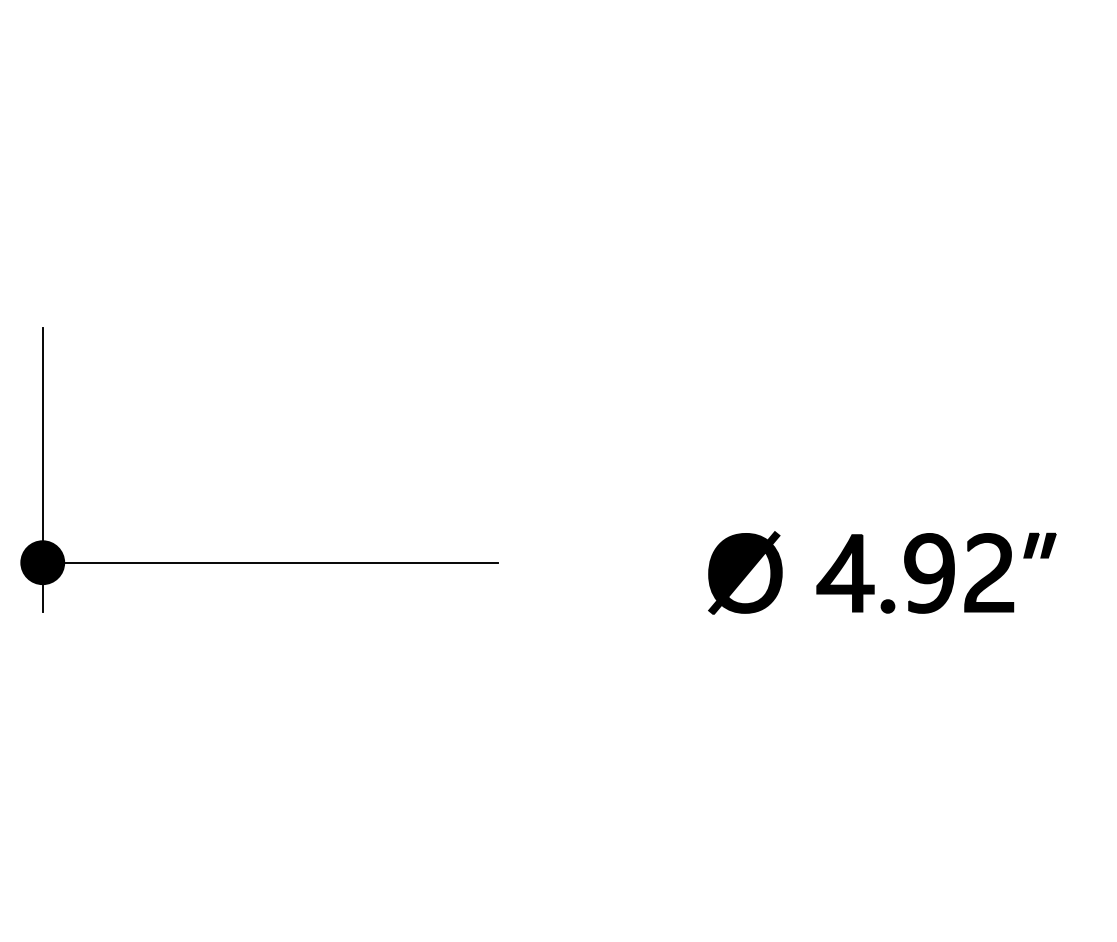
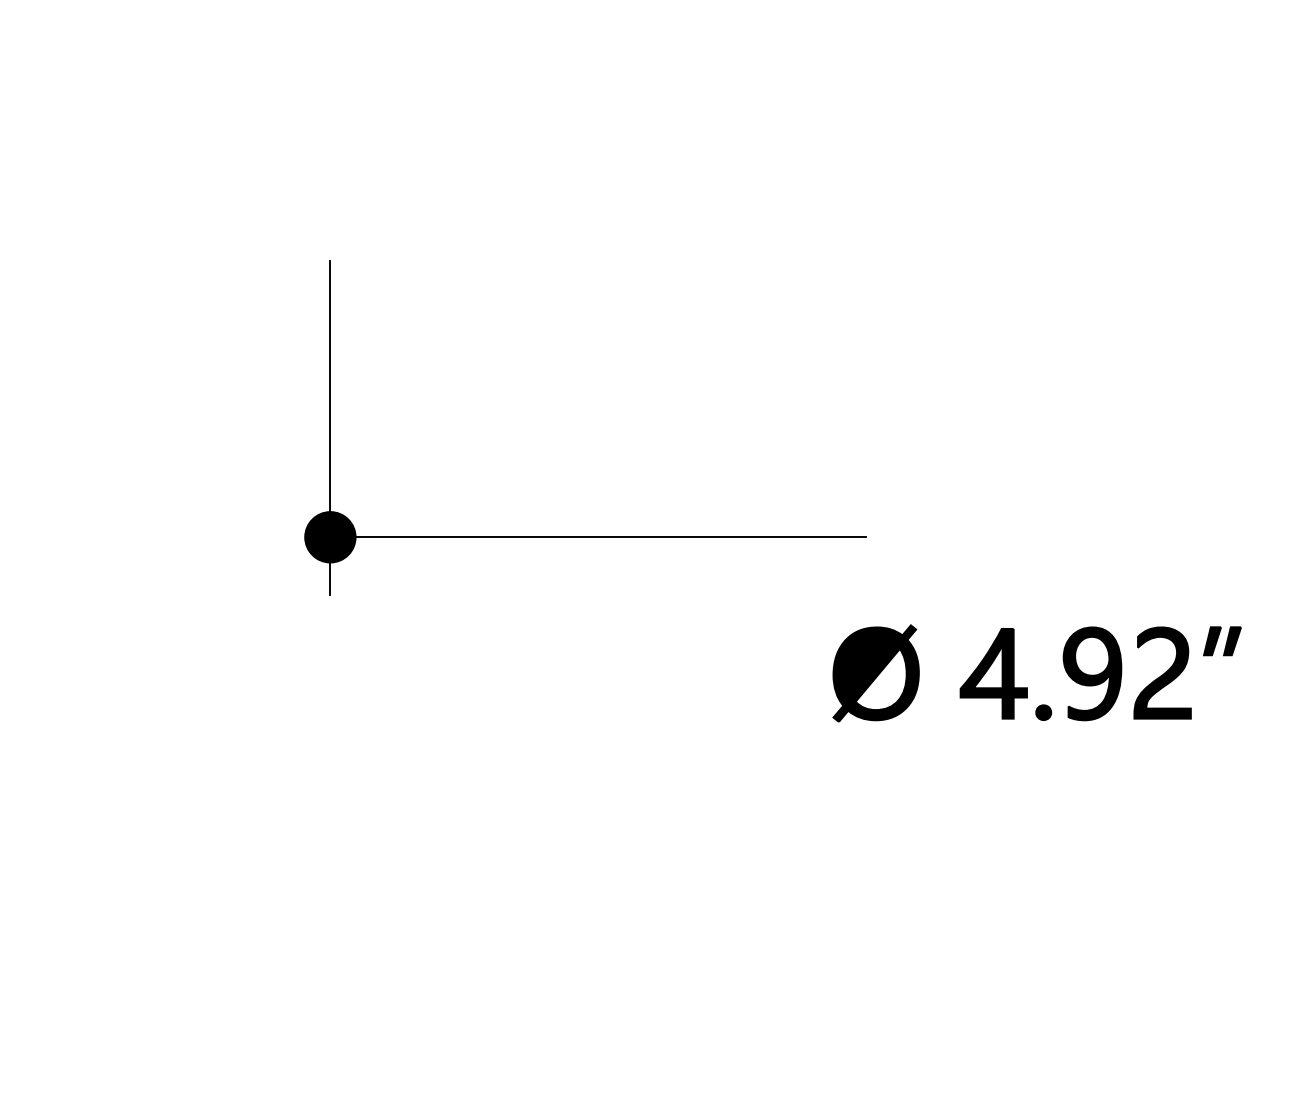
part: (259, 562) -> (585, 536), moved

